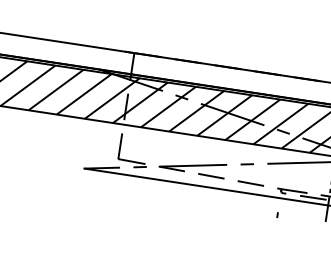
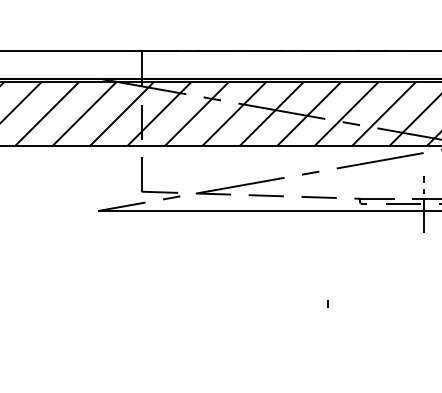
part: (277, 214) -> (327, 303), moved

